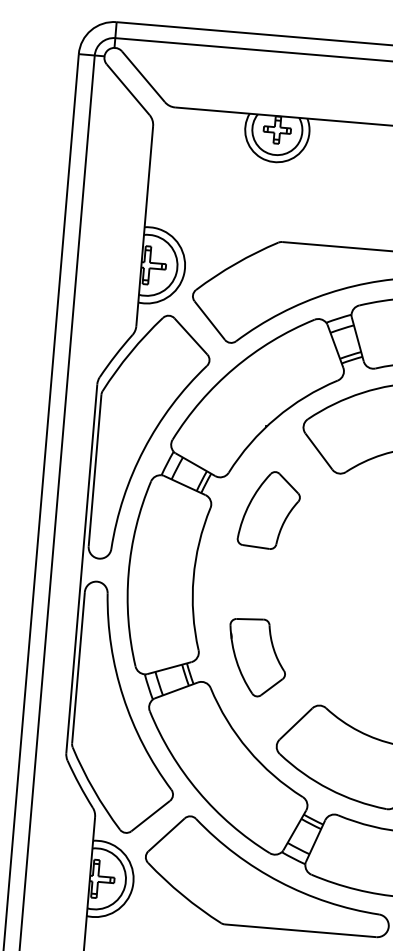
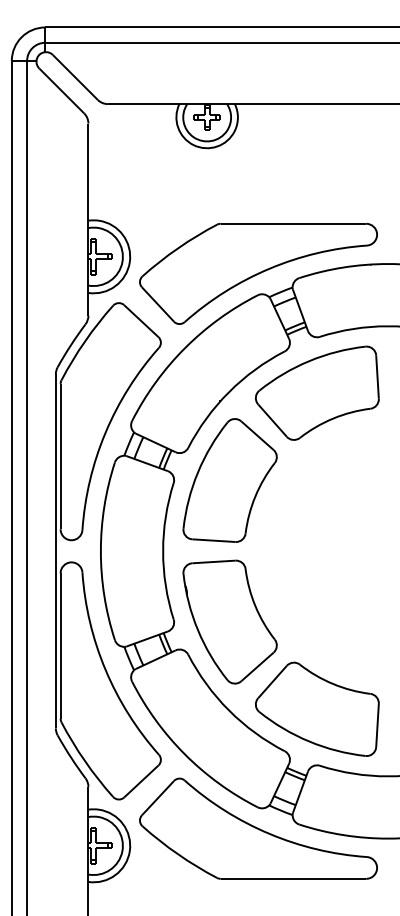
part: (268, 510) -> (229, 480), size x1.67
part: (256, 657) -> (229, 621), size x1.67

